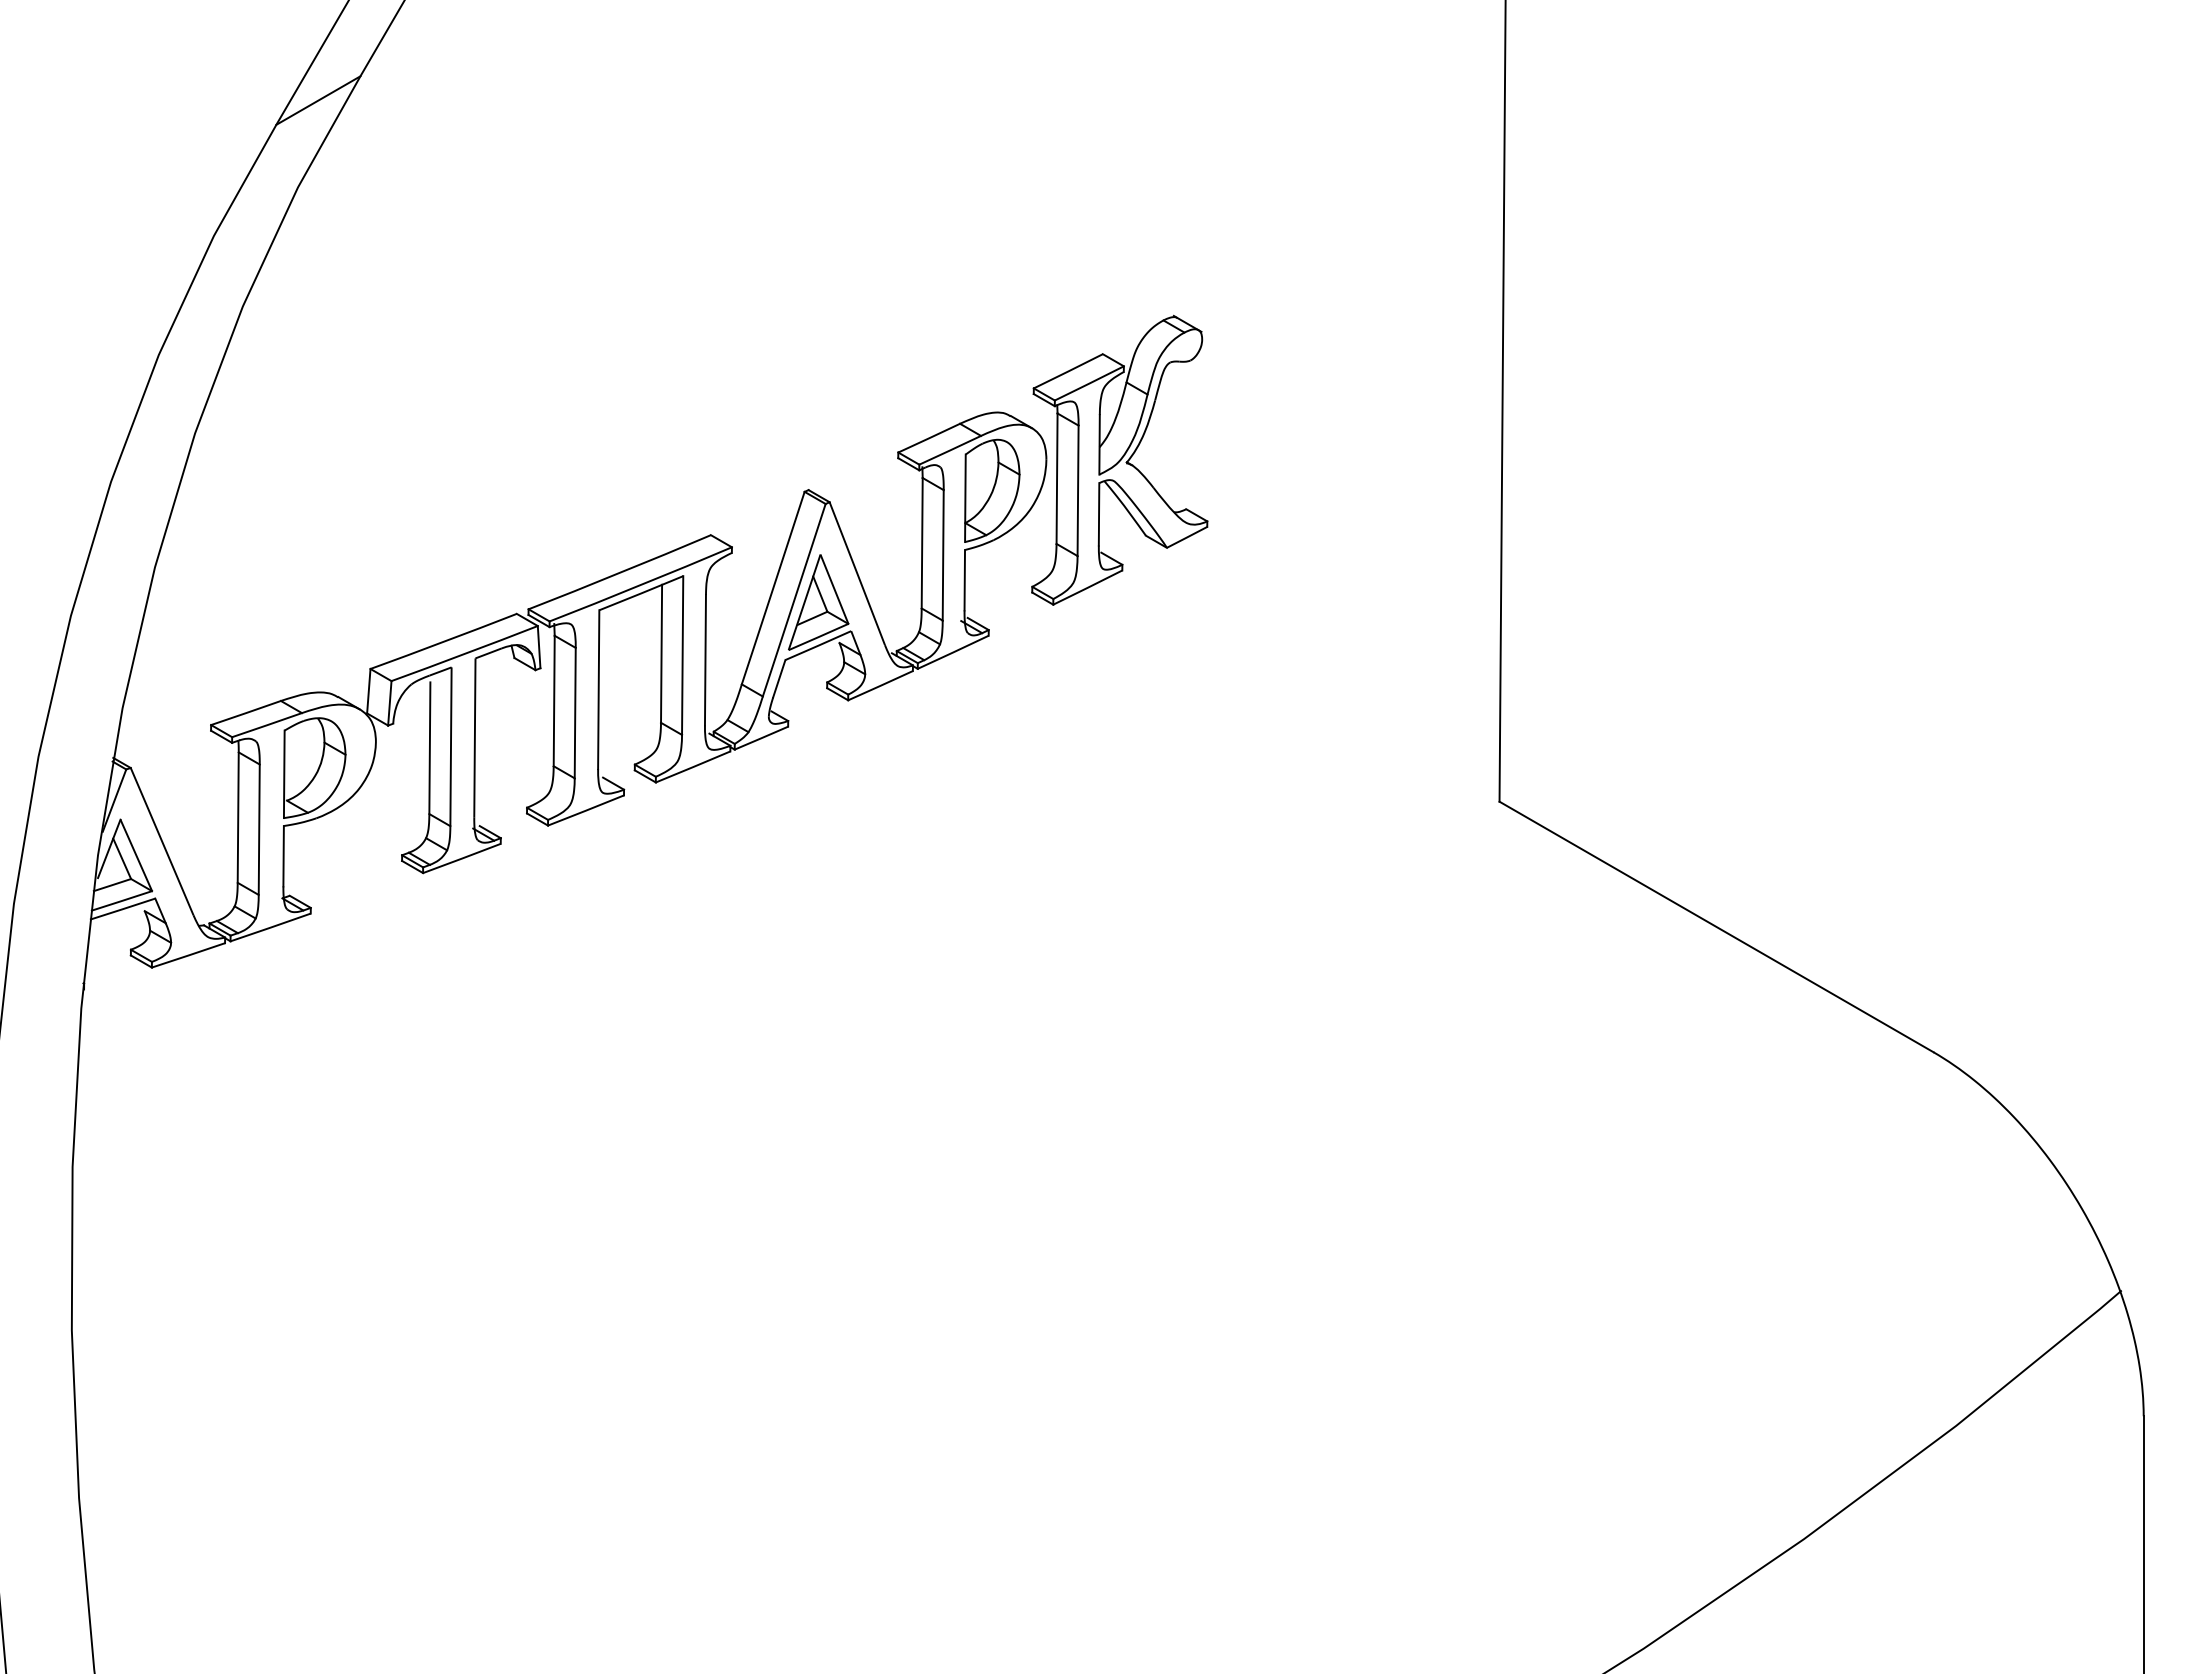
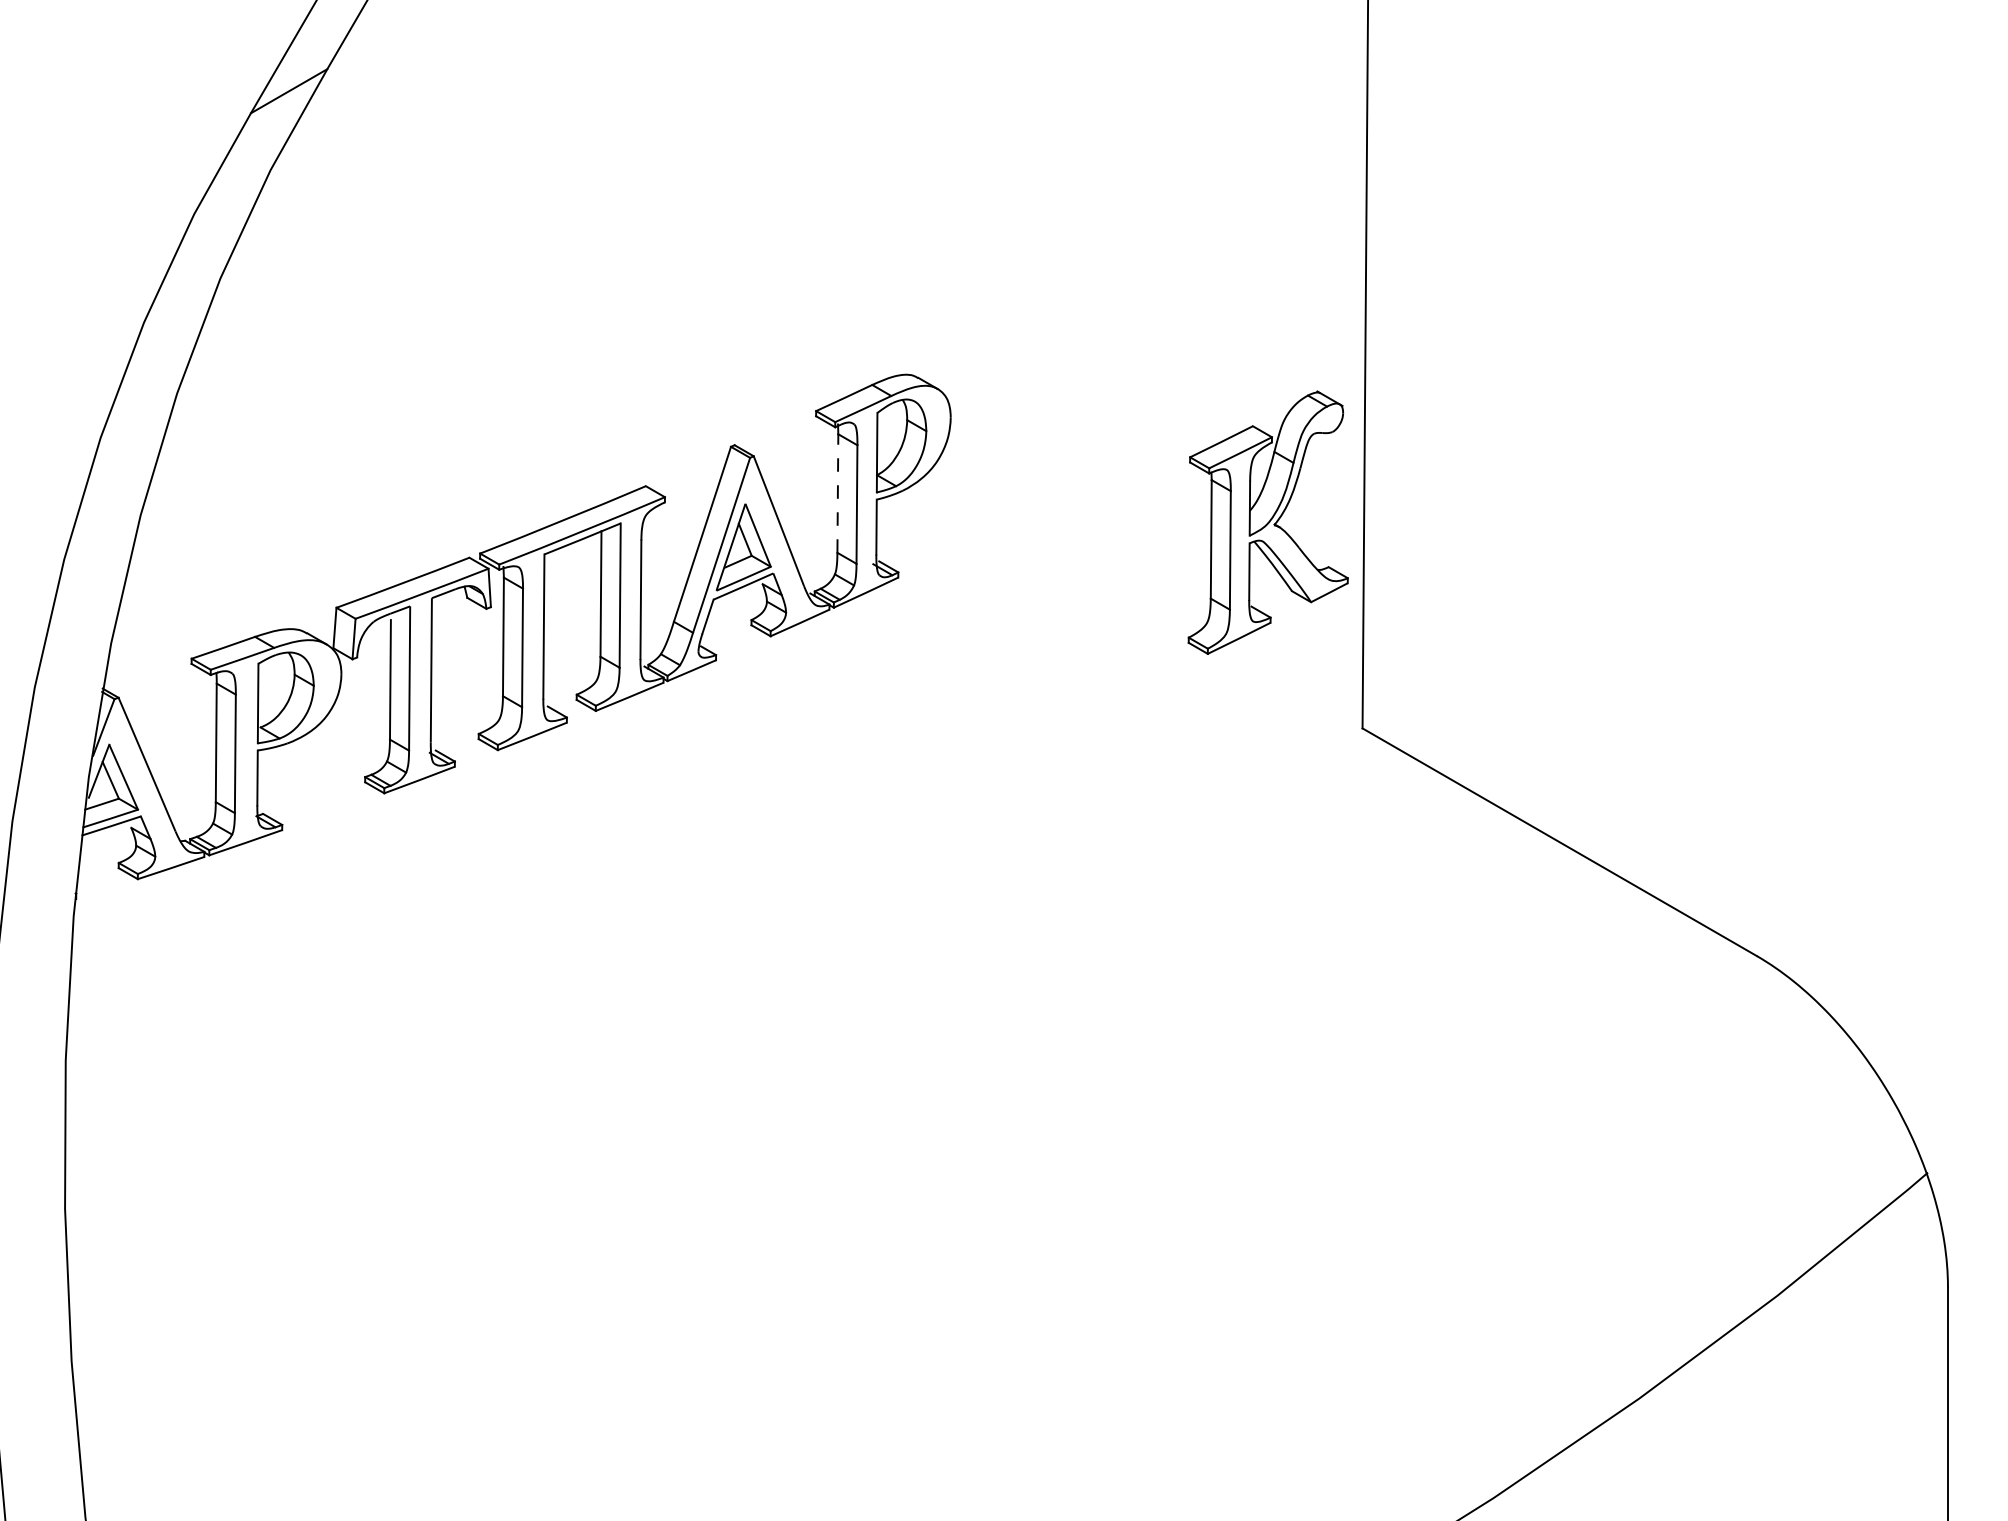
part: (1119, 459) -> (1268, 521), moved
line: (922, 542) -> (838, 492), solid -> dashed

